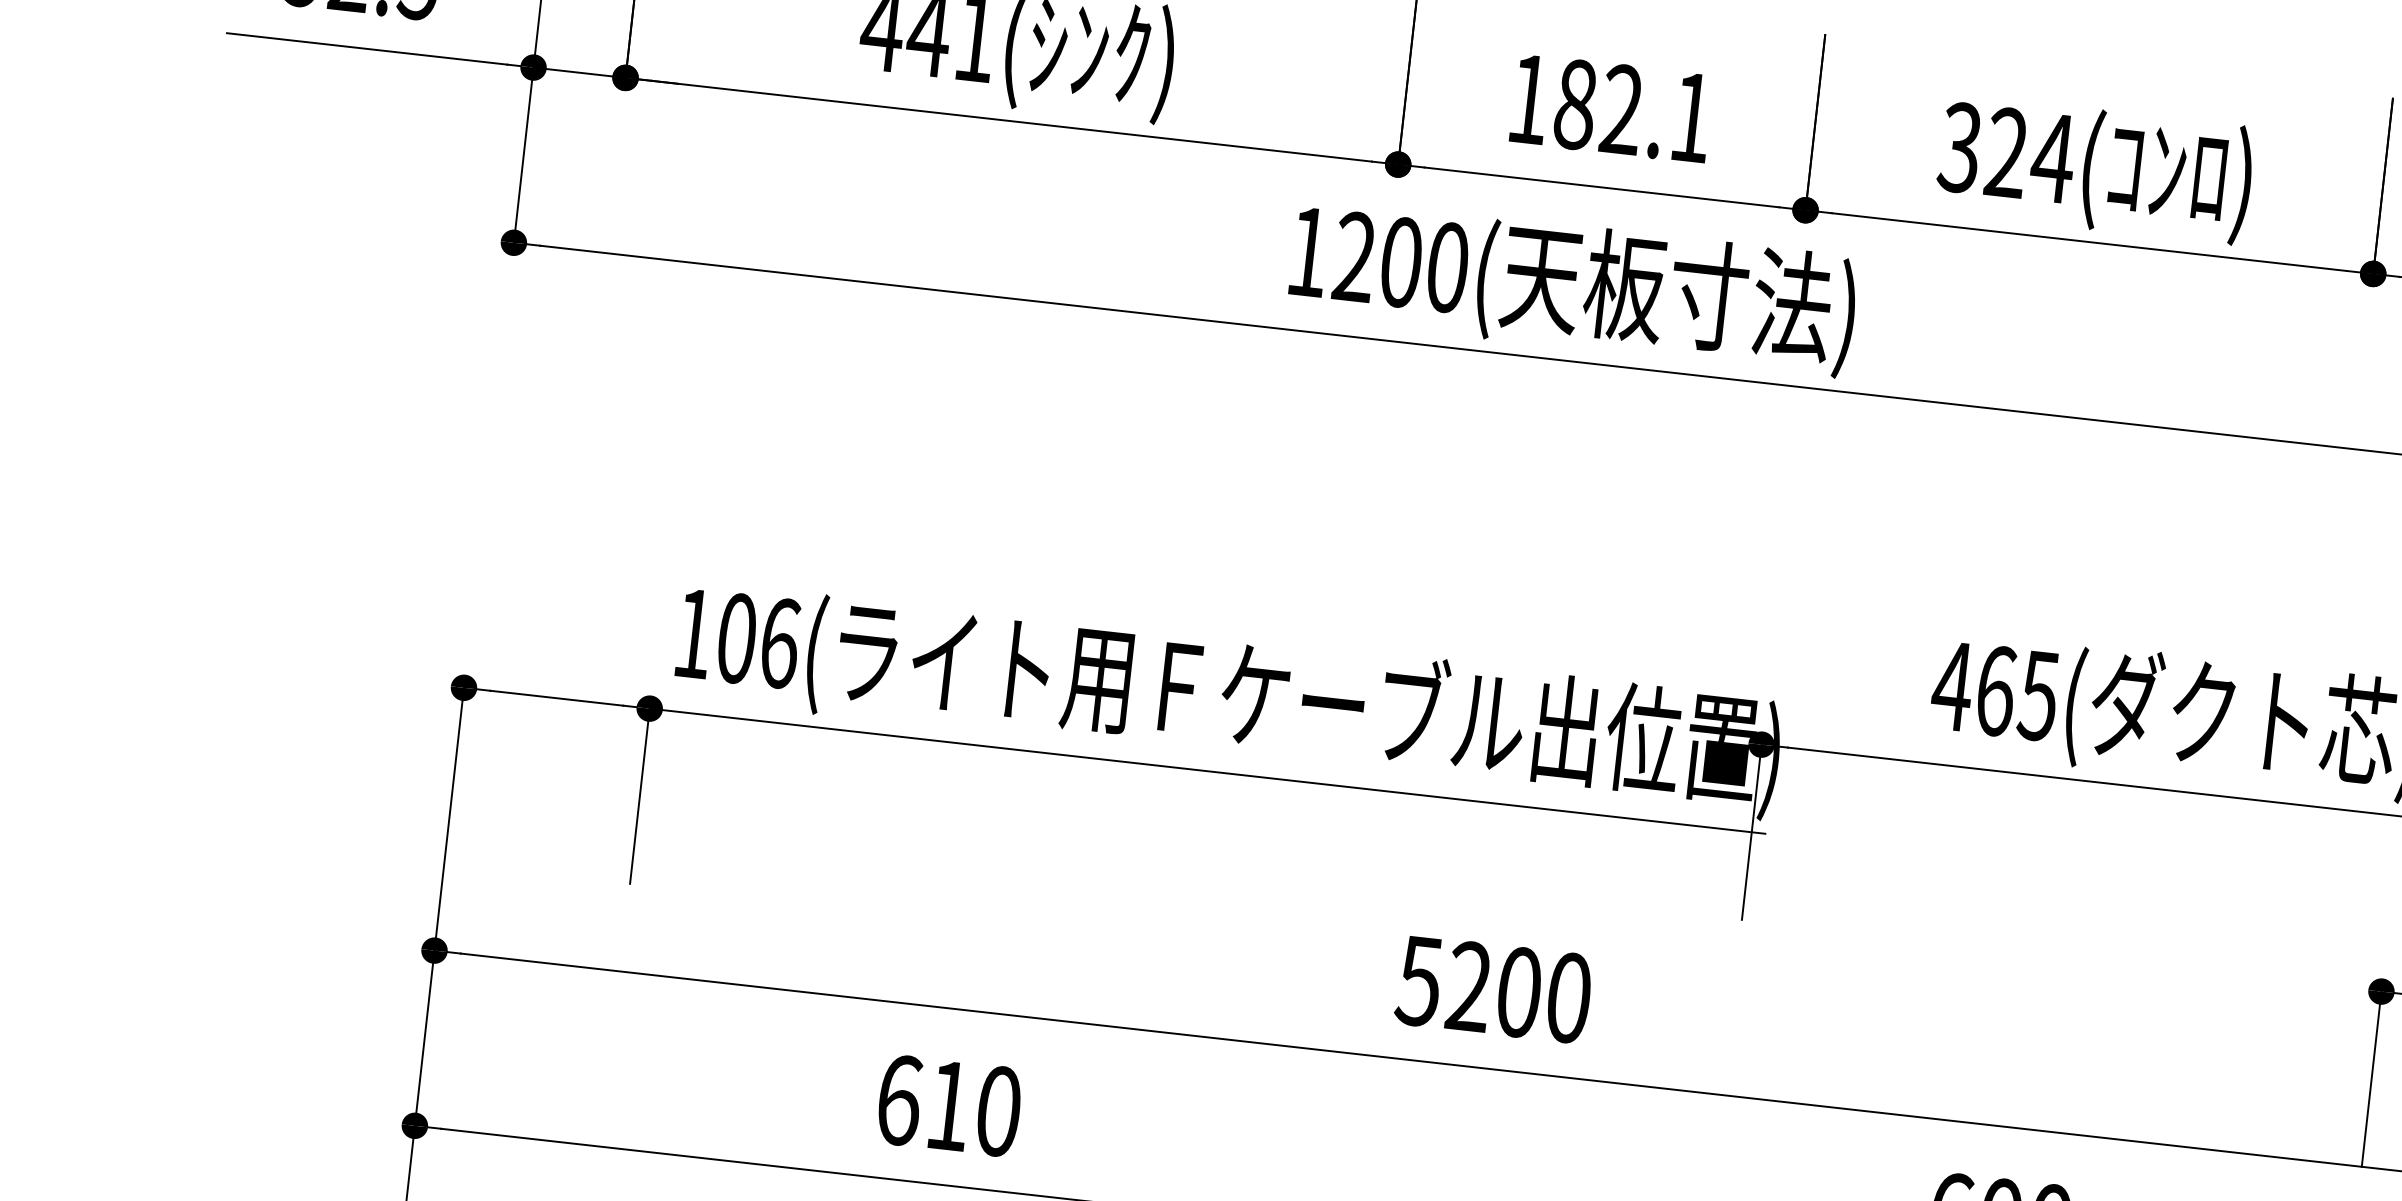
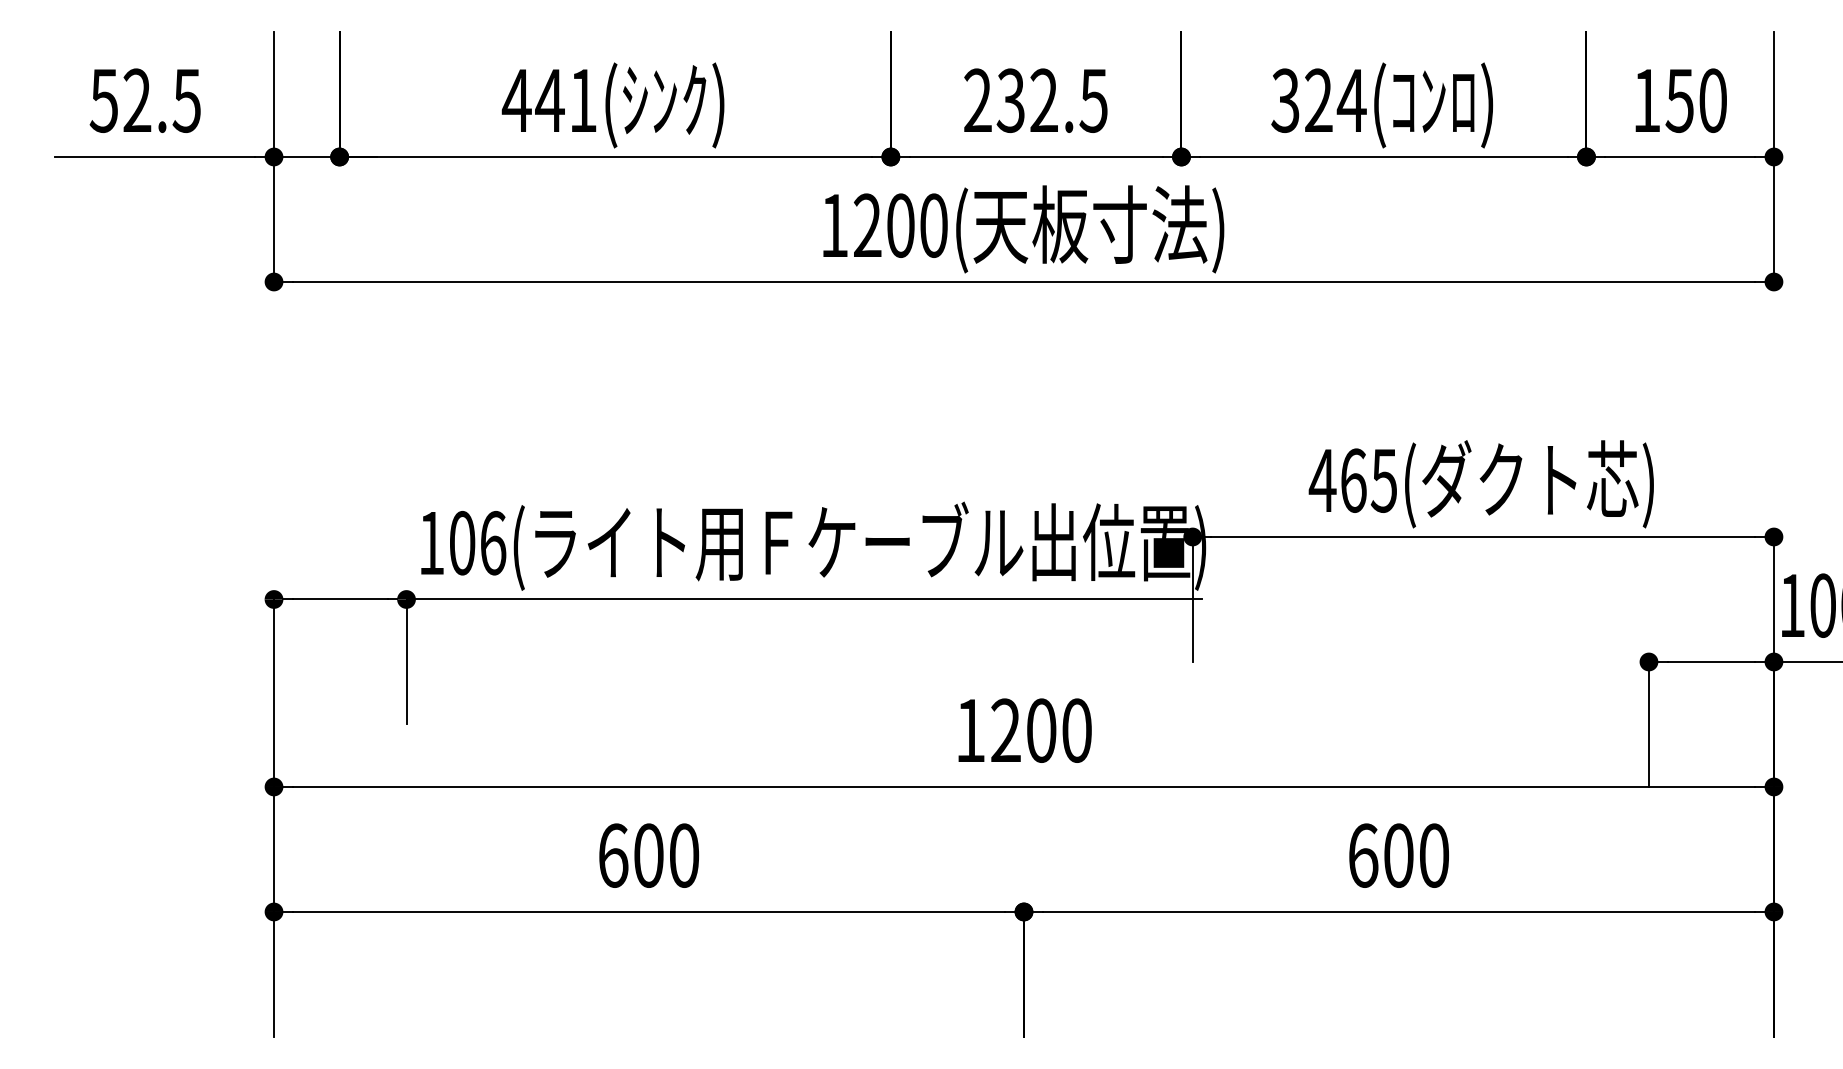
text: (1609, 108) -> (1035, 100), 182.1 -> 232.5
text: (1419, 980) -> (970, 730), 5200 -> 1200
text: (948, 1105) -> (648, 855), 610 -> 600

